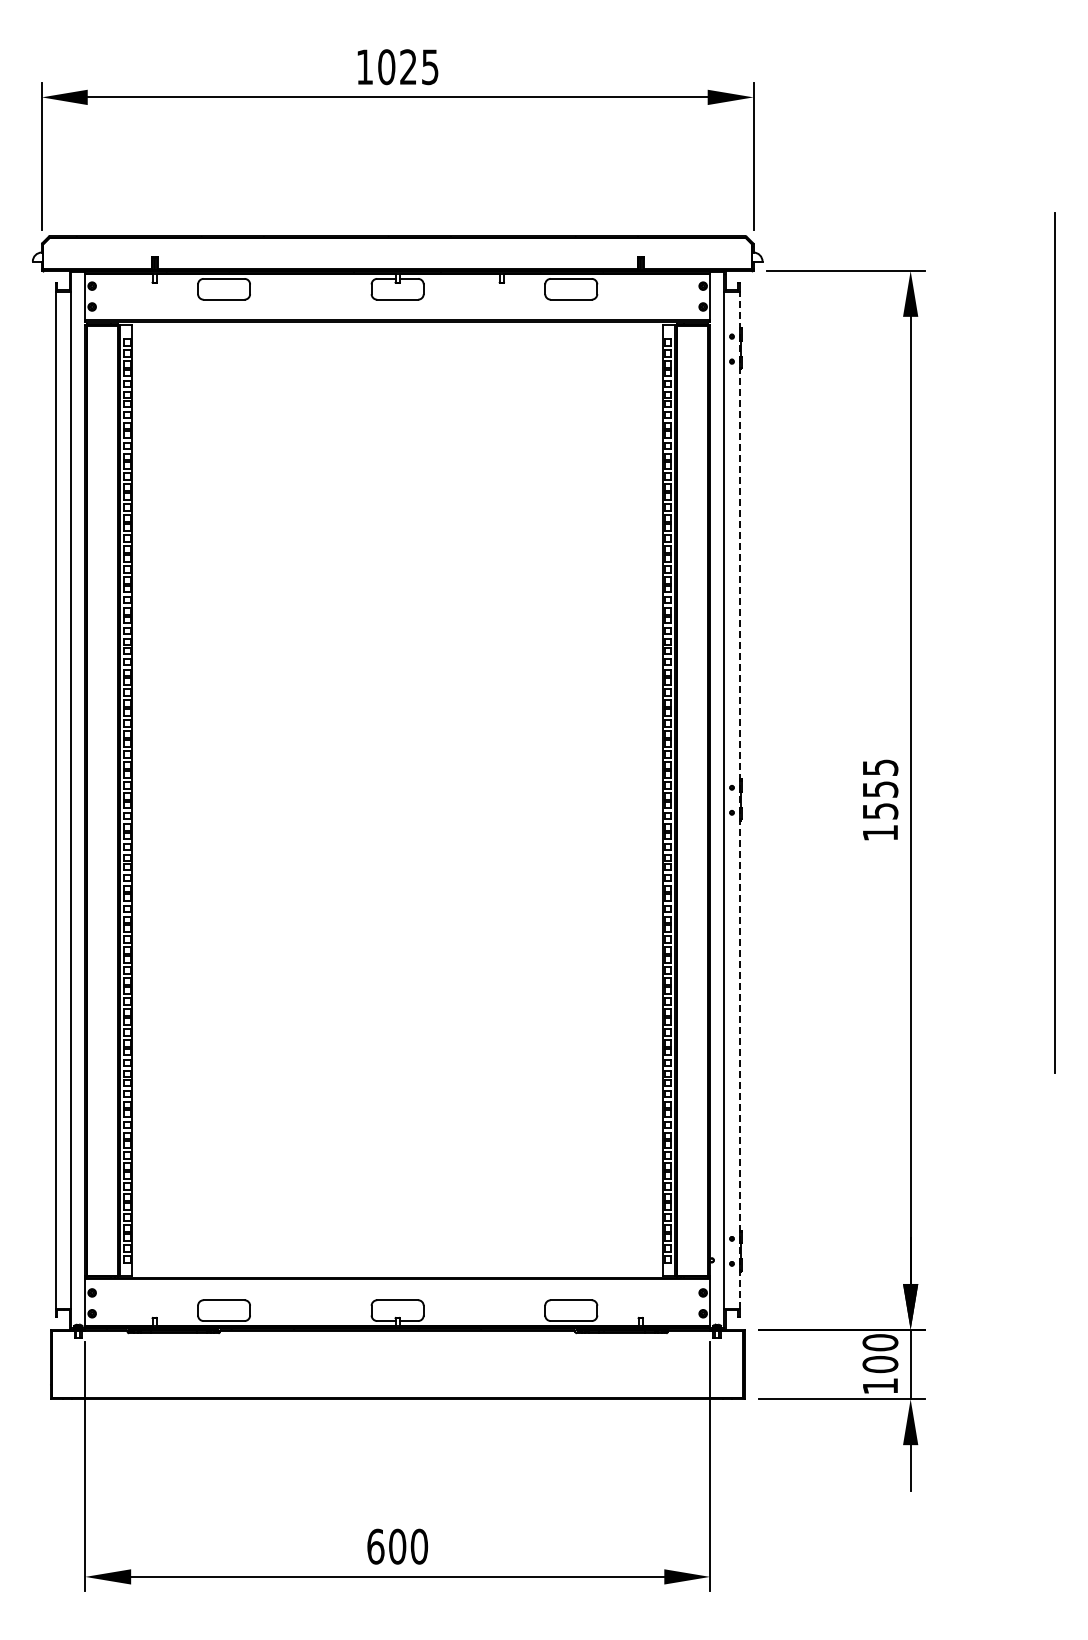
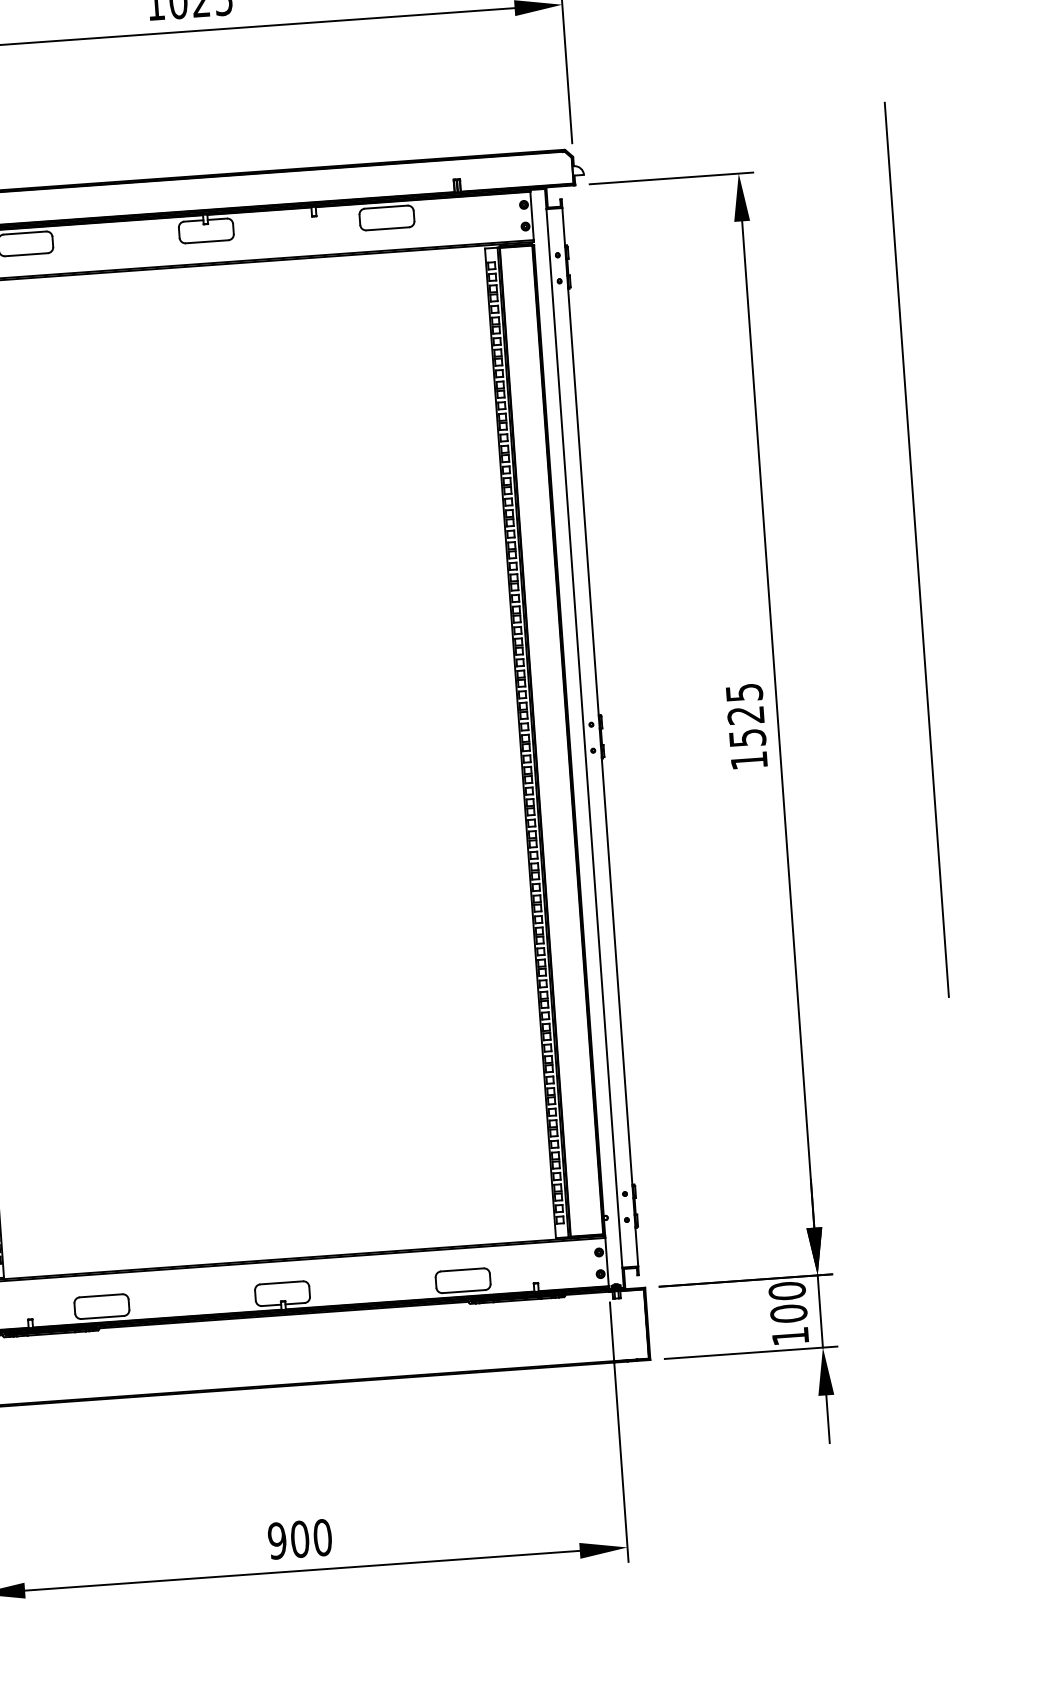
text: (880, 789) -> (746, 715), 1555 -> 1525
line: (739, 800) -> (600, 737), dashed -> solid
text: (375, 1546) -> (277, 1540), 600 -> 900

